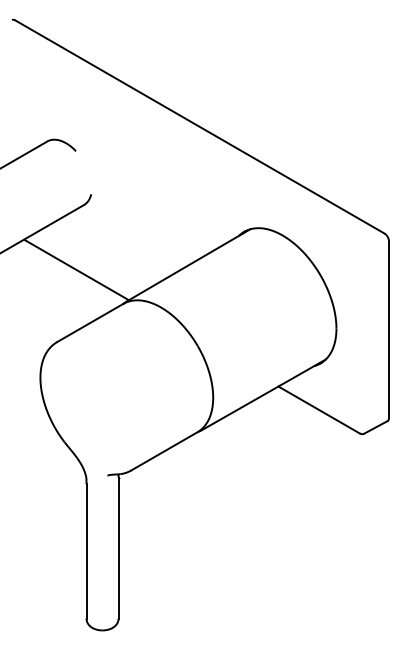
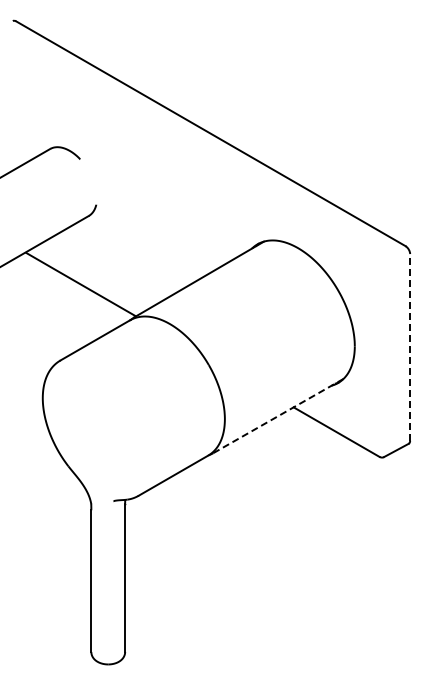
line: (389, 328) -> (410, 346), solid -> dashed
line: (264, 395) -> (278, 416), solid -> dashed

